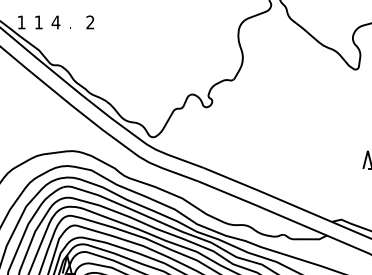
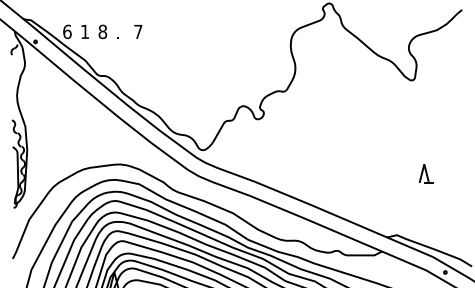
text: (21, 22) -> (67, 31), 1 -> 6
text: (55, 22) -> (102, 31), 4 -> 8
text: (90, 22) -> (138, 31), 2 -> 7

